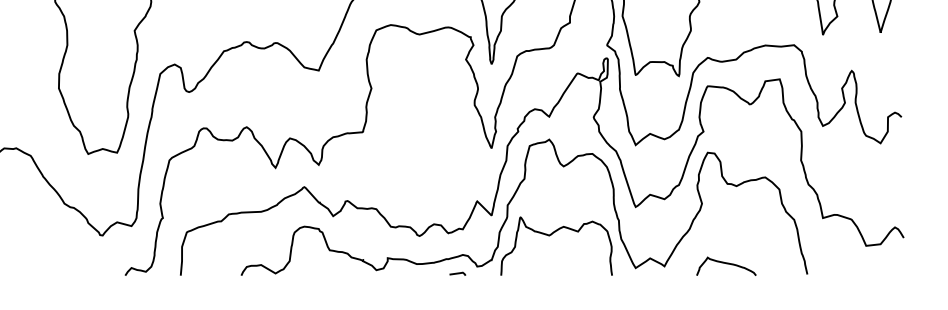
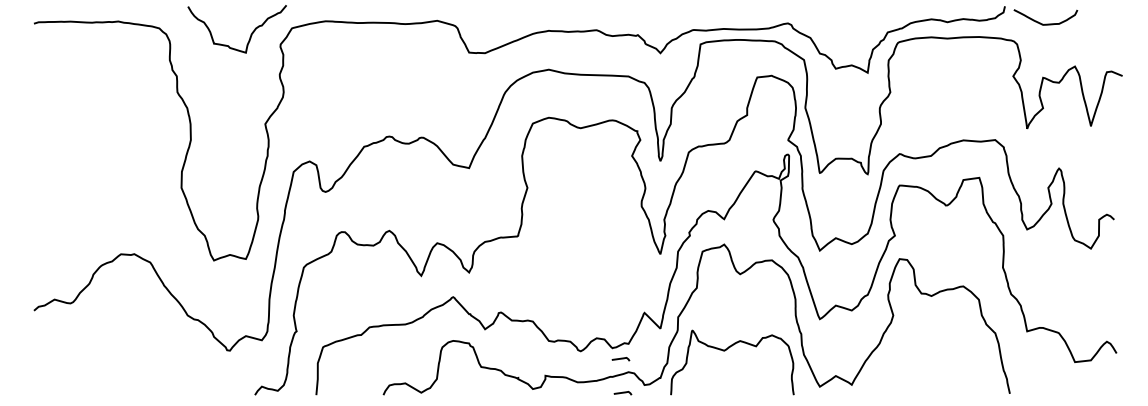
line: (455, 243) -> (620, 359), added
curve: (726, 264) -> (920, 382), removed

